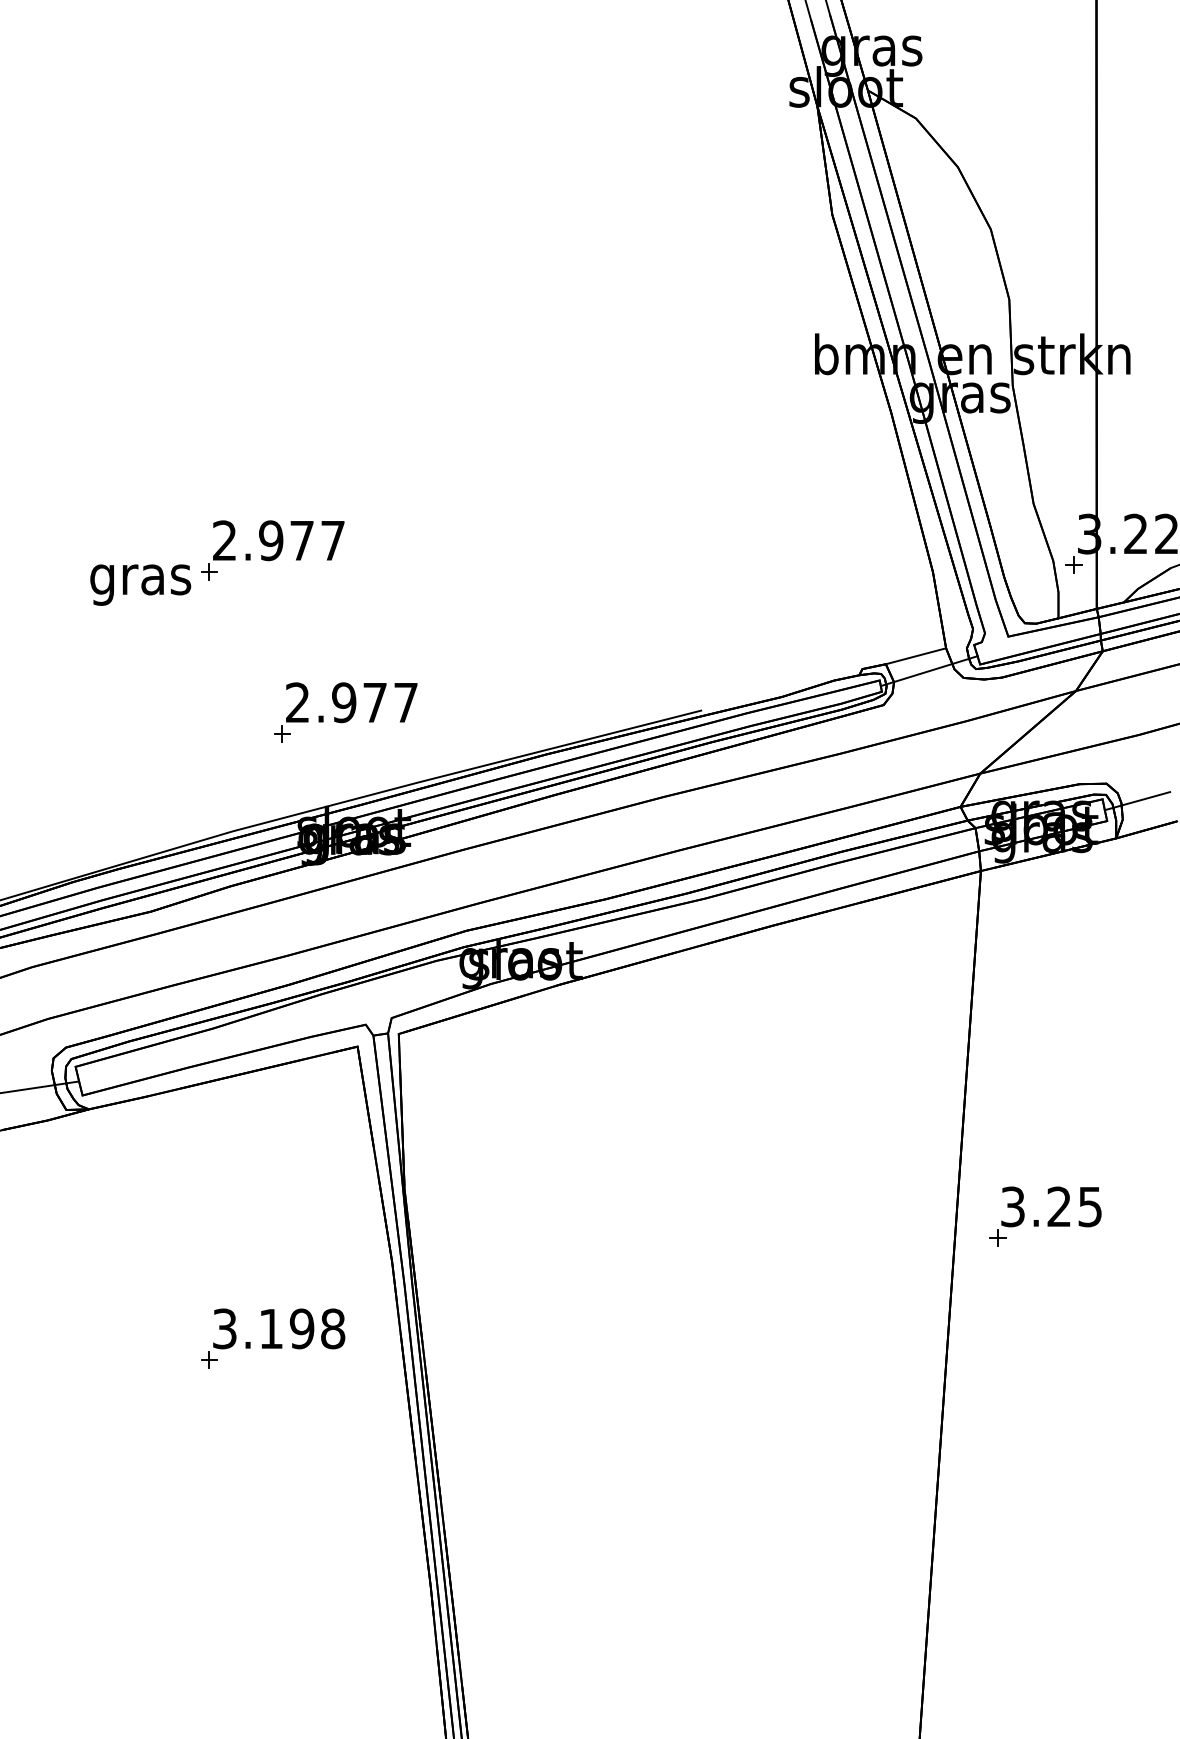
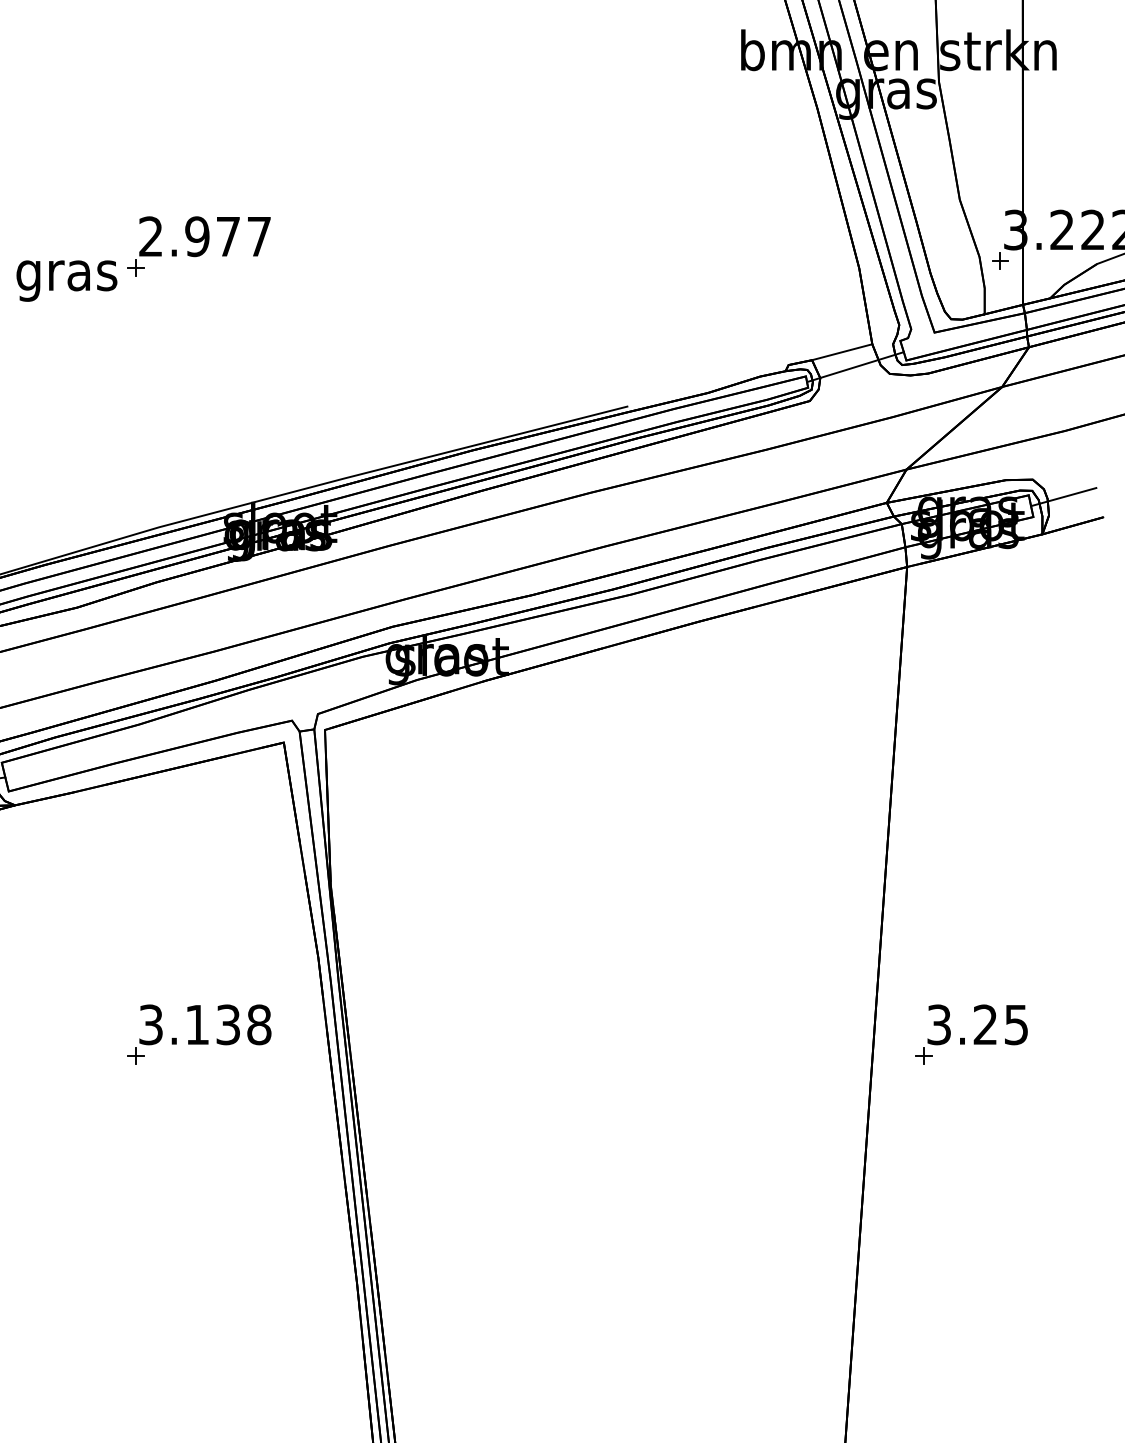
part: (345, 712) -> (271, 408), removed
part: (1045, 1216) -> (971, 1034), moved
text: (301, 1328) -> (227, 1024), 3.198 -> 3.138

